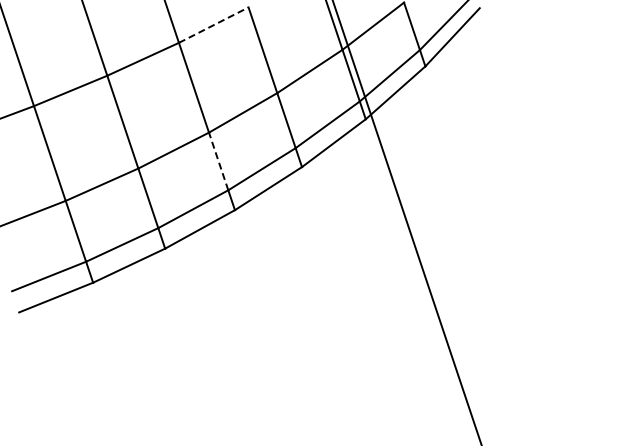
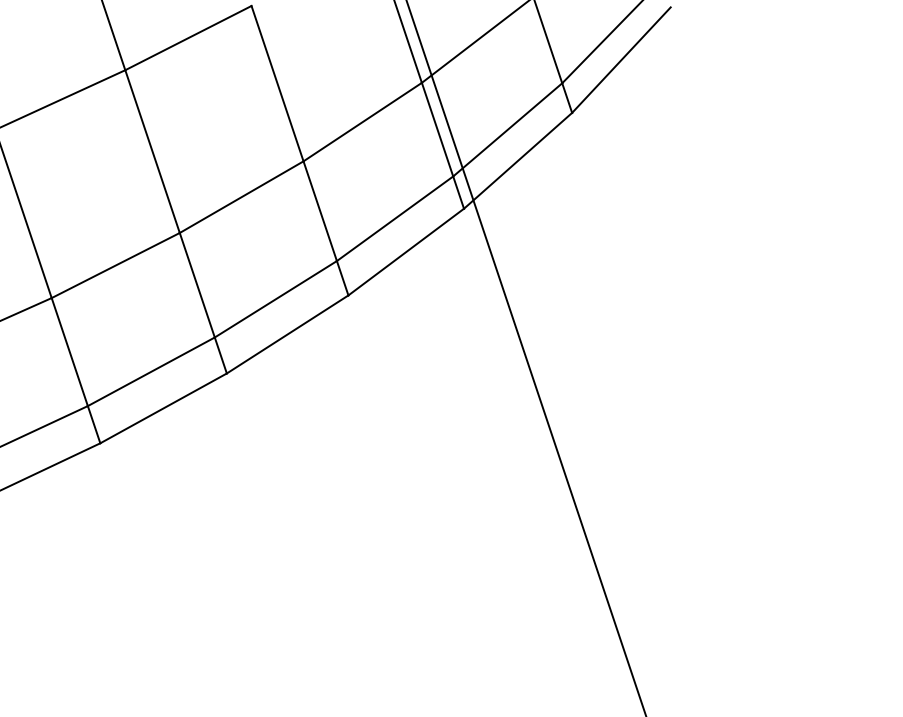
line: (214, 24) -> (189, 36), dashed -> solid
line: (218, 161) -> (197, 285), dashed -> solid

